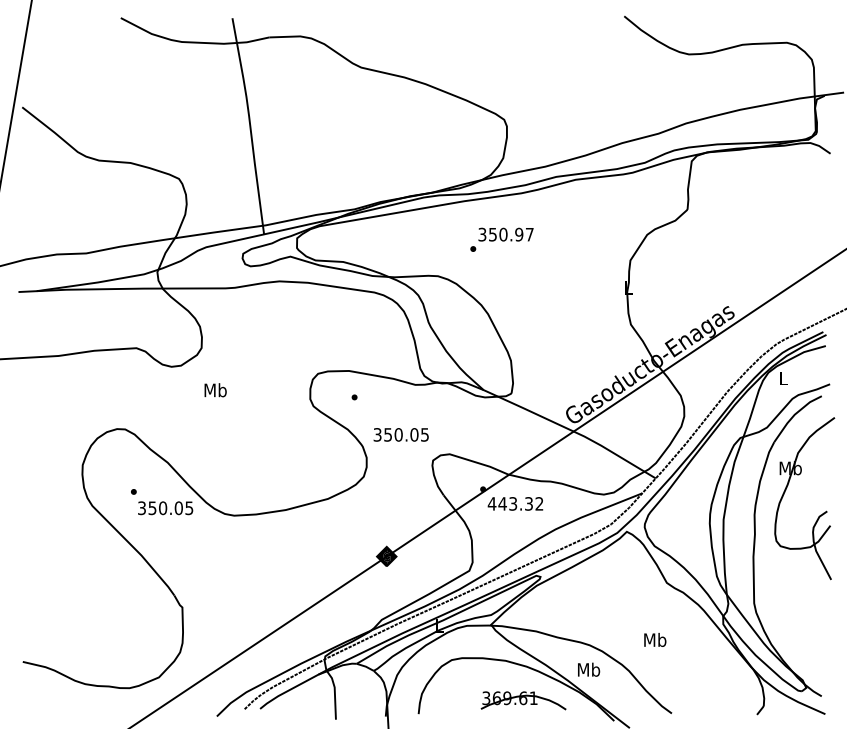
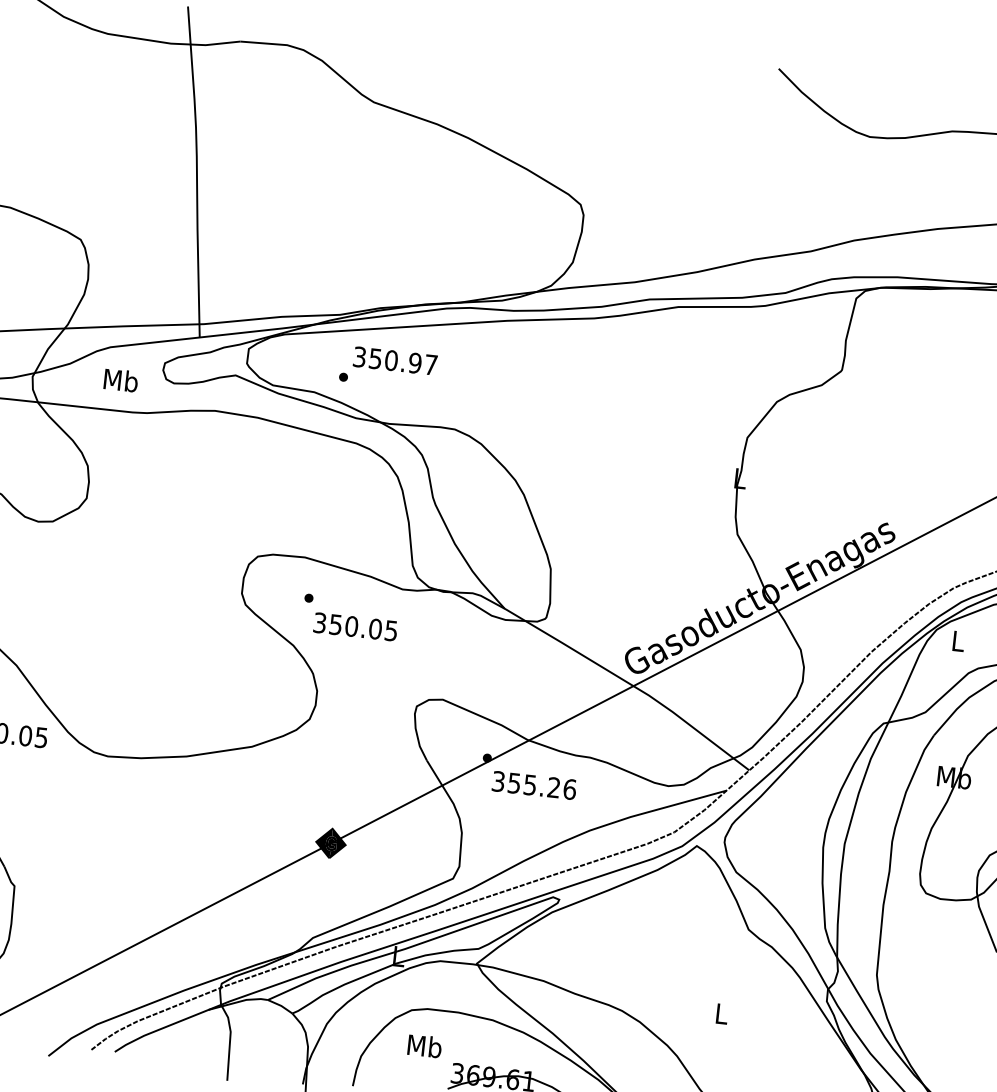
text: (501, 239) -> (387, 367), moved
text: (215, 390) -> (120, 380), moved
text: (400, 434) -> (354, 626), moved
text: (515, 503) -> (533, 784), 443.32 -> 355.26
text: (655, 639) -> (722, 1013), Mb -> L
text: (589, 669) -> (425, 1045), moved

